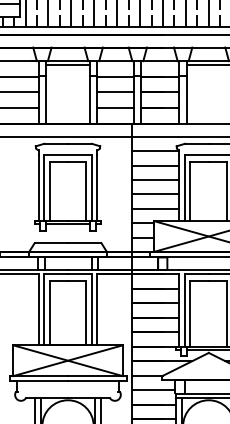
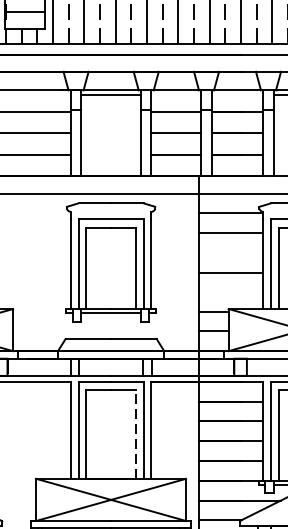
line: (155, 180) -> (230, 253), removed
line: (155, 208) -> (230, 291), removed
line: (86, 312) -> (136, 433), solid -> dashed

